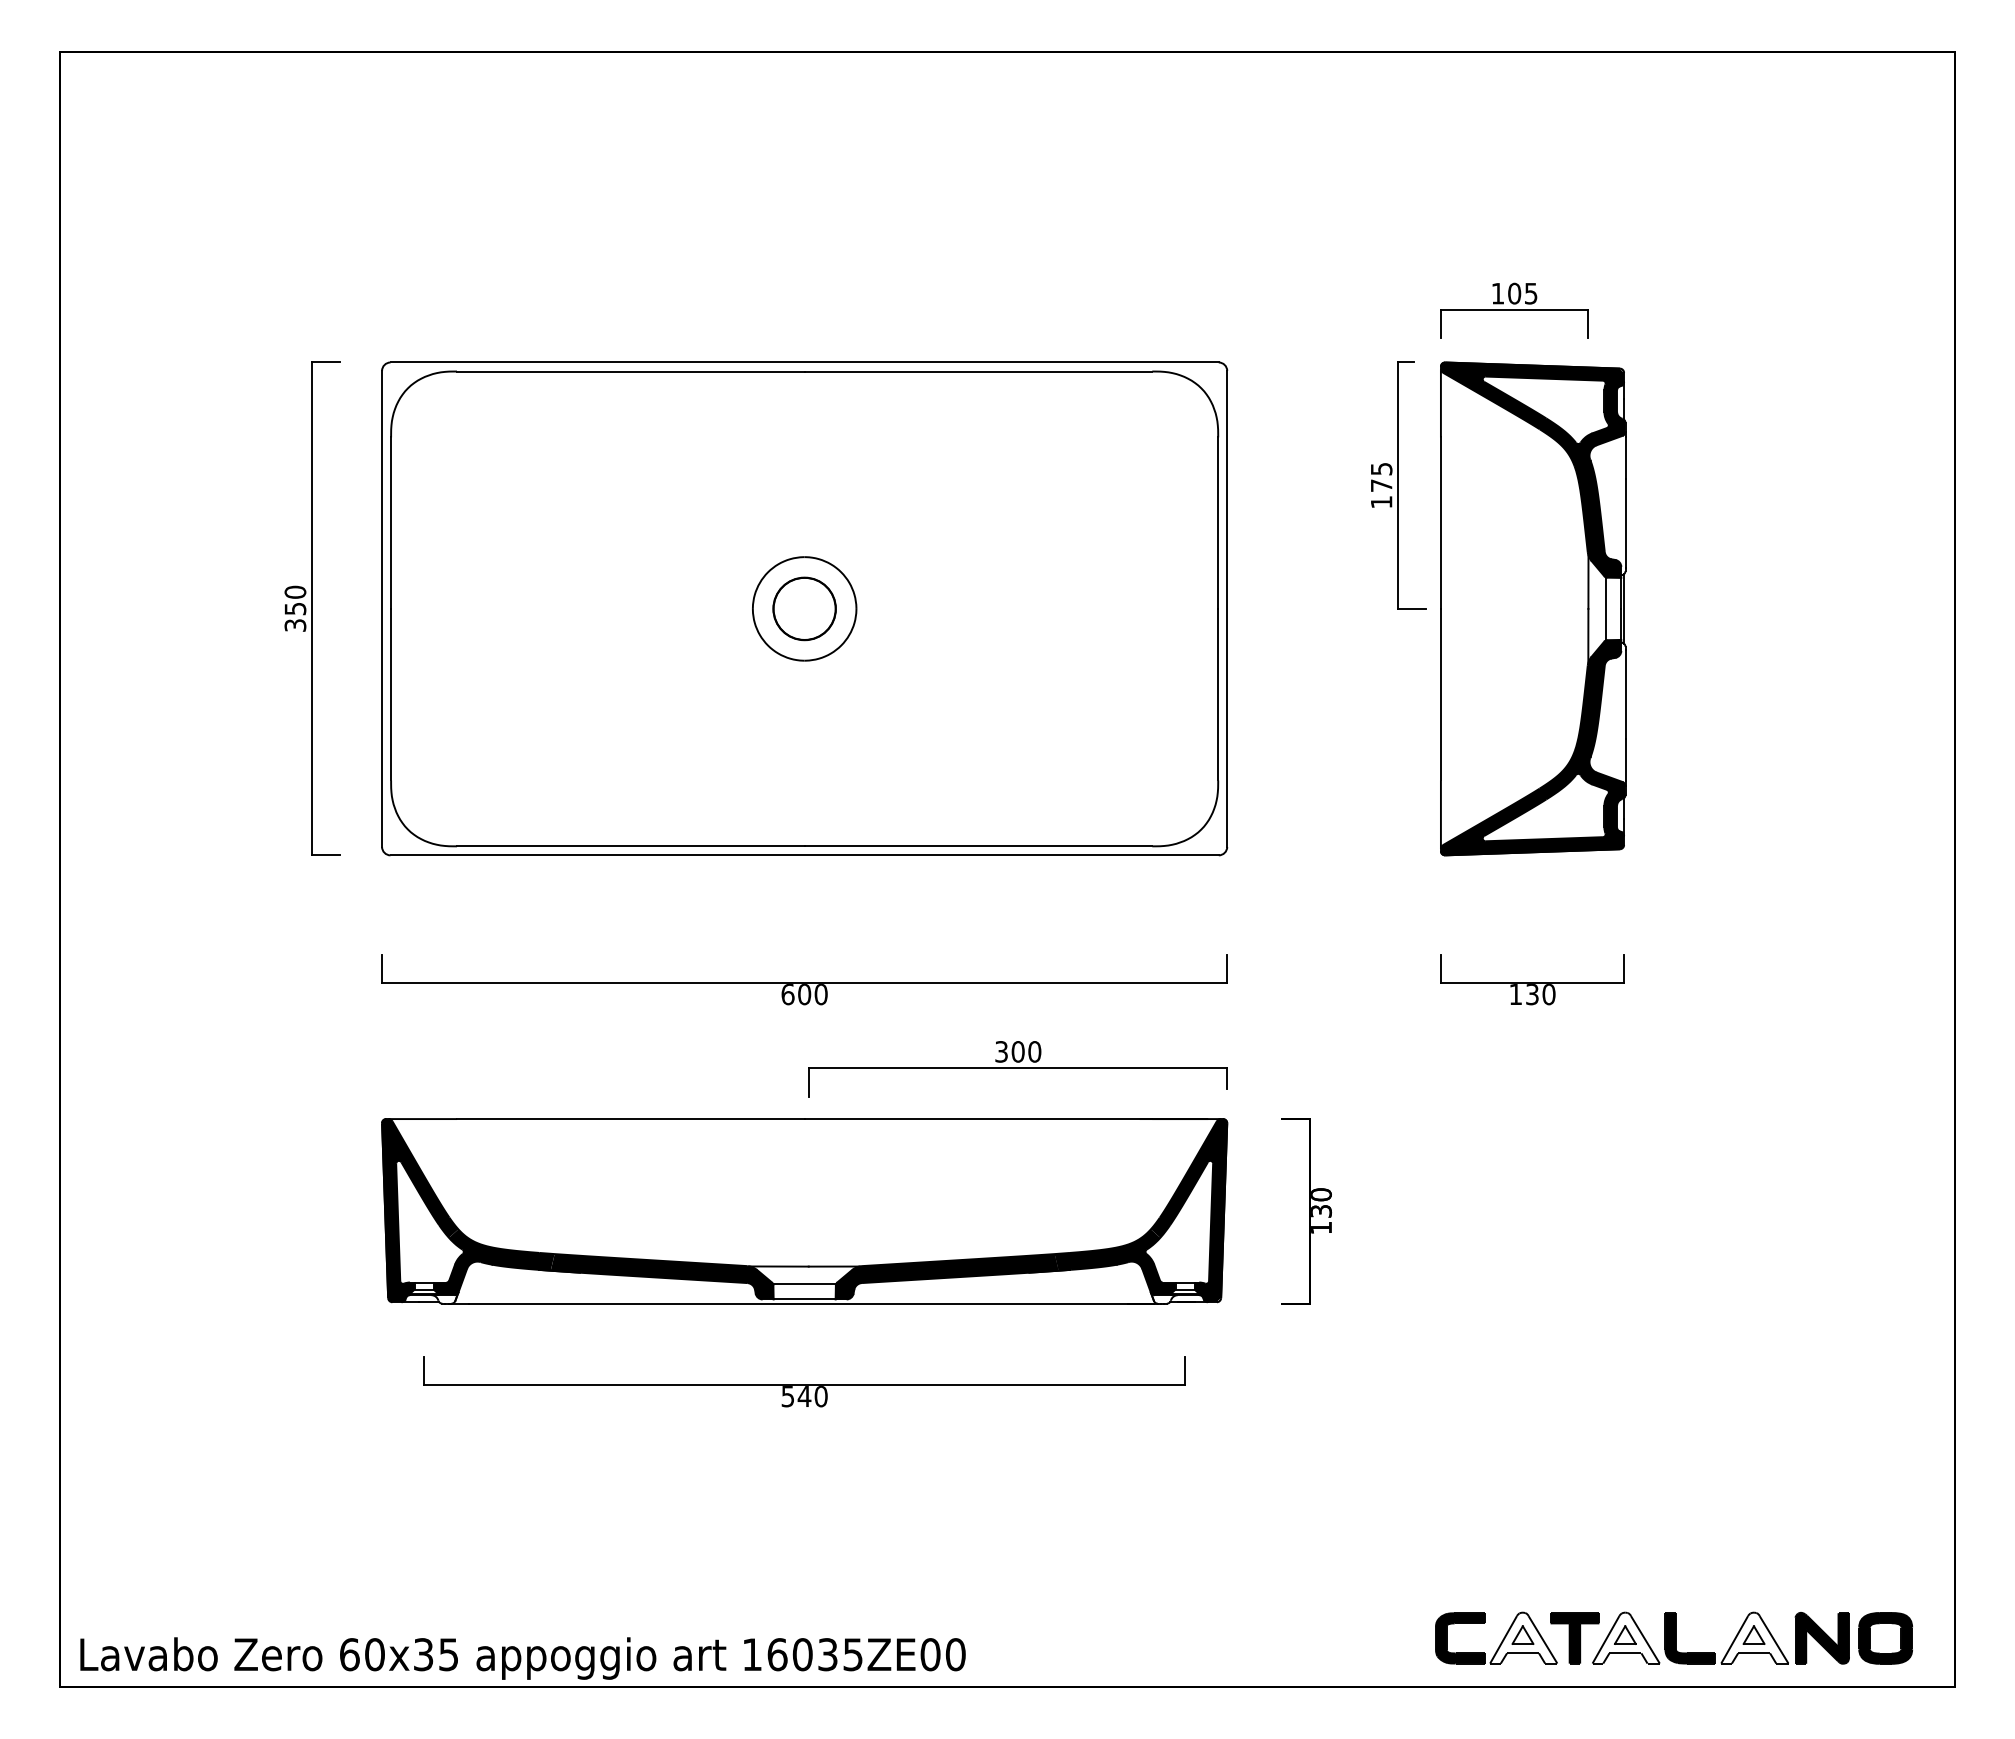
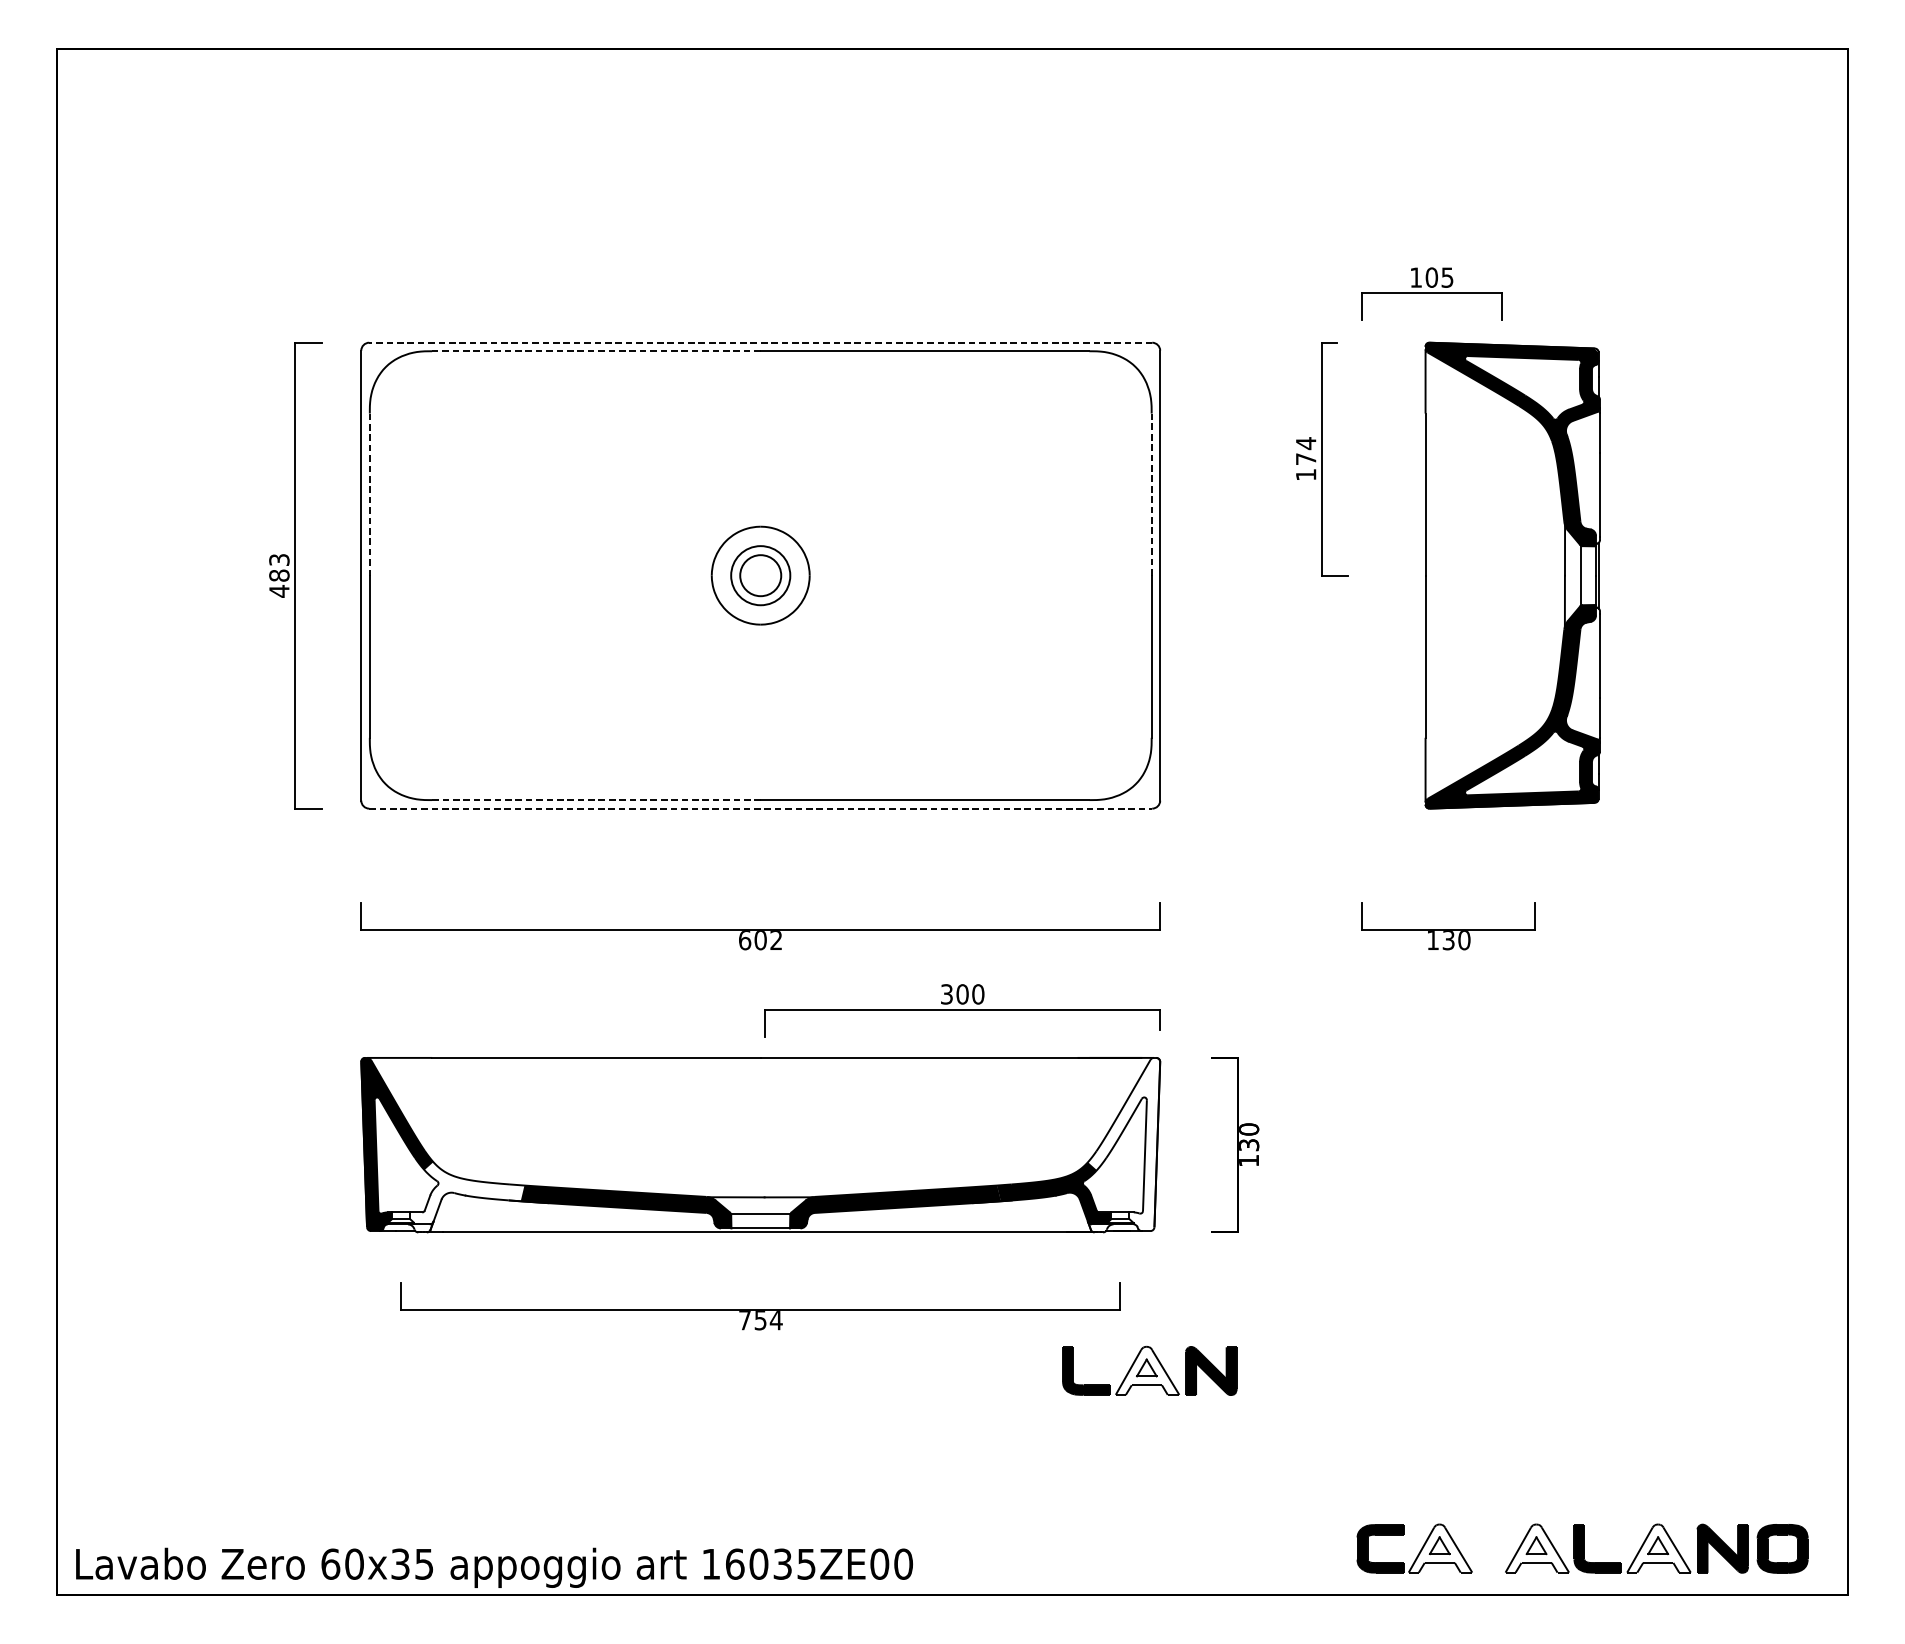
line: (804, 362) -> (760, 342), solid -> dashed
line: (630, 371) -> (596, 351), solid -> dashed
text: (1381, 469) -> (1306, 443), 175 -> 174
line: (391, 523) -> (370, 494), solid -> dashed
line: (1218, 523) -> (1151, 494), solid -> dashed
text: (295, 608) -> (279, 575), 350 -> 483
circle: (804, 608) -> (760, 575), size x0.7
part: (1533, 608) -> (1513, 575), moved
line: (630, 846) -> (596, 800), solid -> dashed
line: (805, 855) -> (761, 808), solid -> dashed
text: (820, 994) -> (775, 940), 600 -> 602
fill: (1188, 1210) -> (1123, 1144), removed
fill: (493, 1262) -> (466, 1193), removed
text: (804, 1396) -> (760, 1320), 540 -> 754
part: (1215, 1449) -> (1149, 1370), added
part: (1574, 1638) -> (1488, 1548), removed

